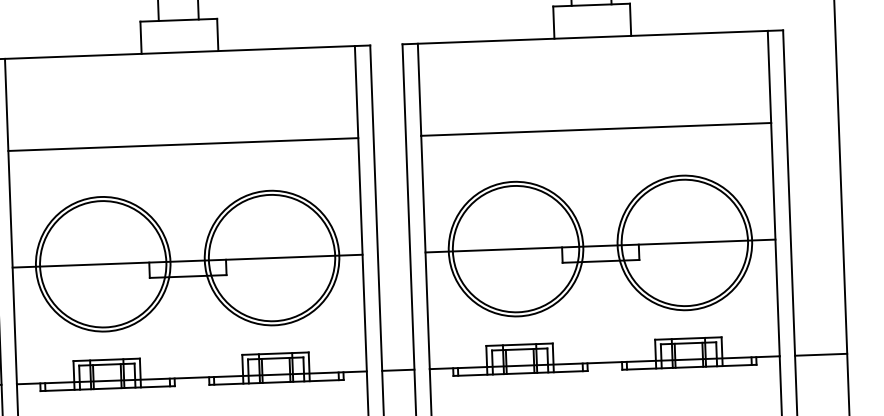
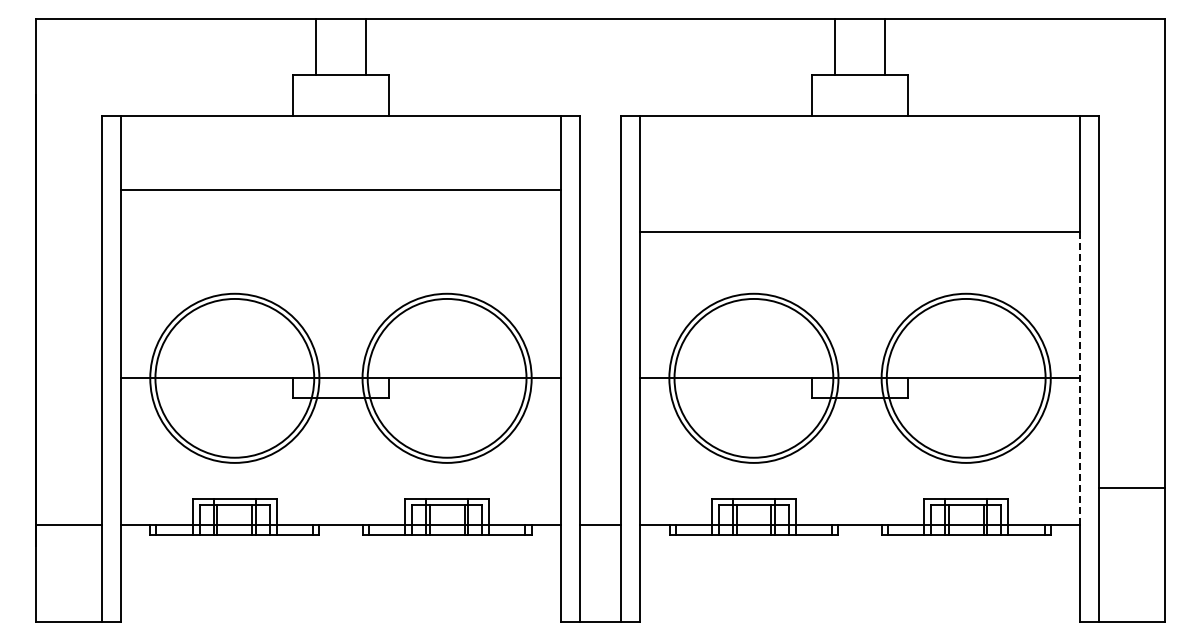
line: (182, 144) -> (340, 189), moved
line: (775, 239) -> (1080, 378), solid -> dashed
line: (820, 355) -> (1131, 488), moved

